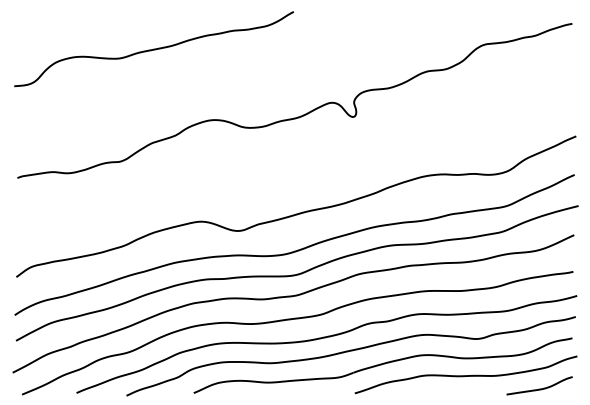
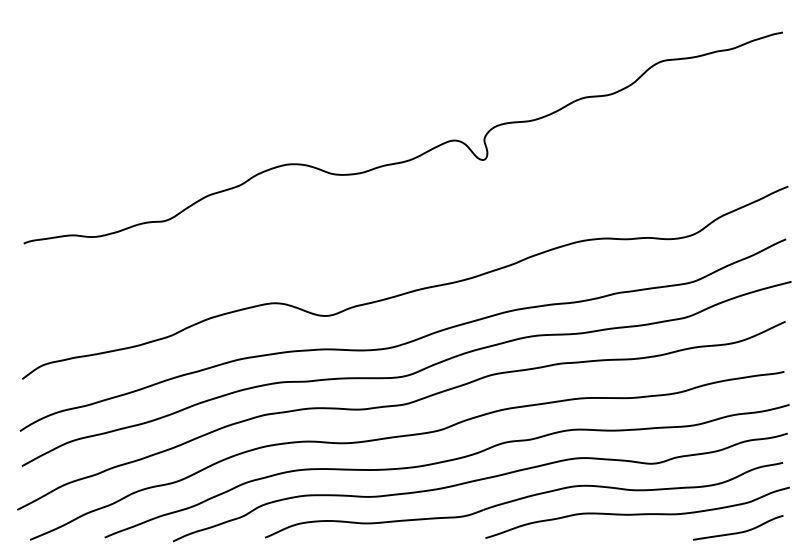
curve: (154, 49) -> (211, 67), removed

